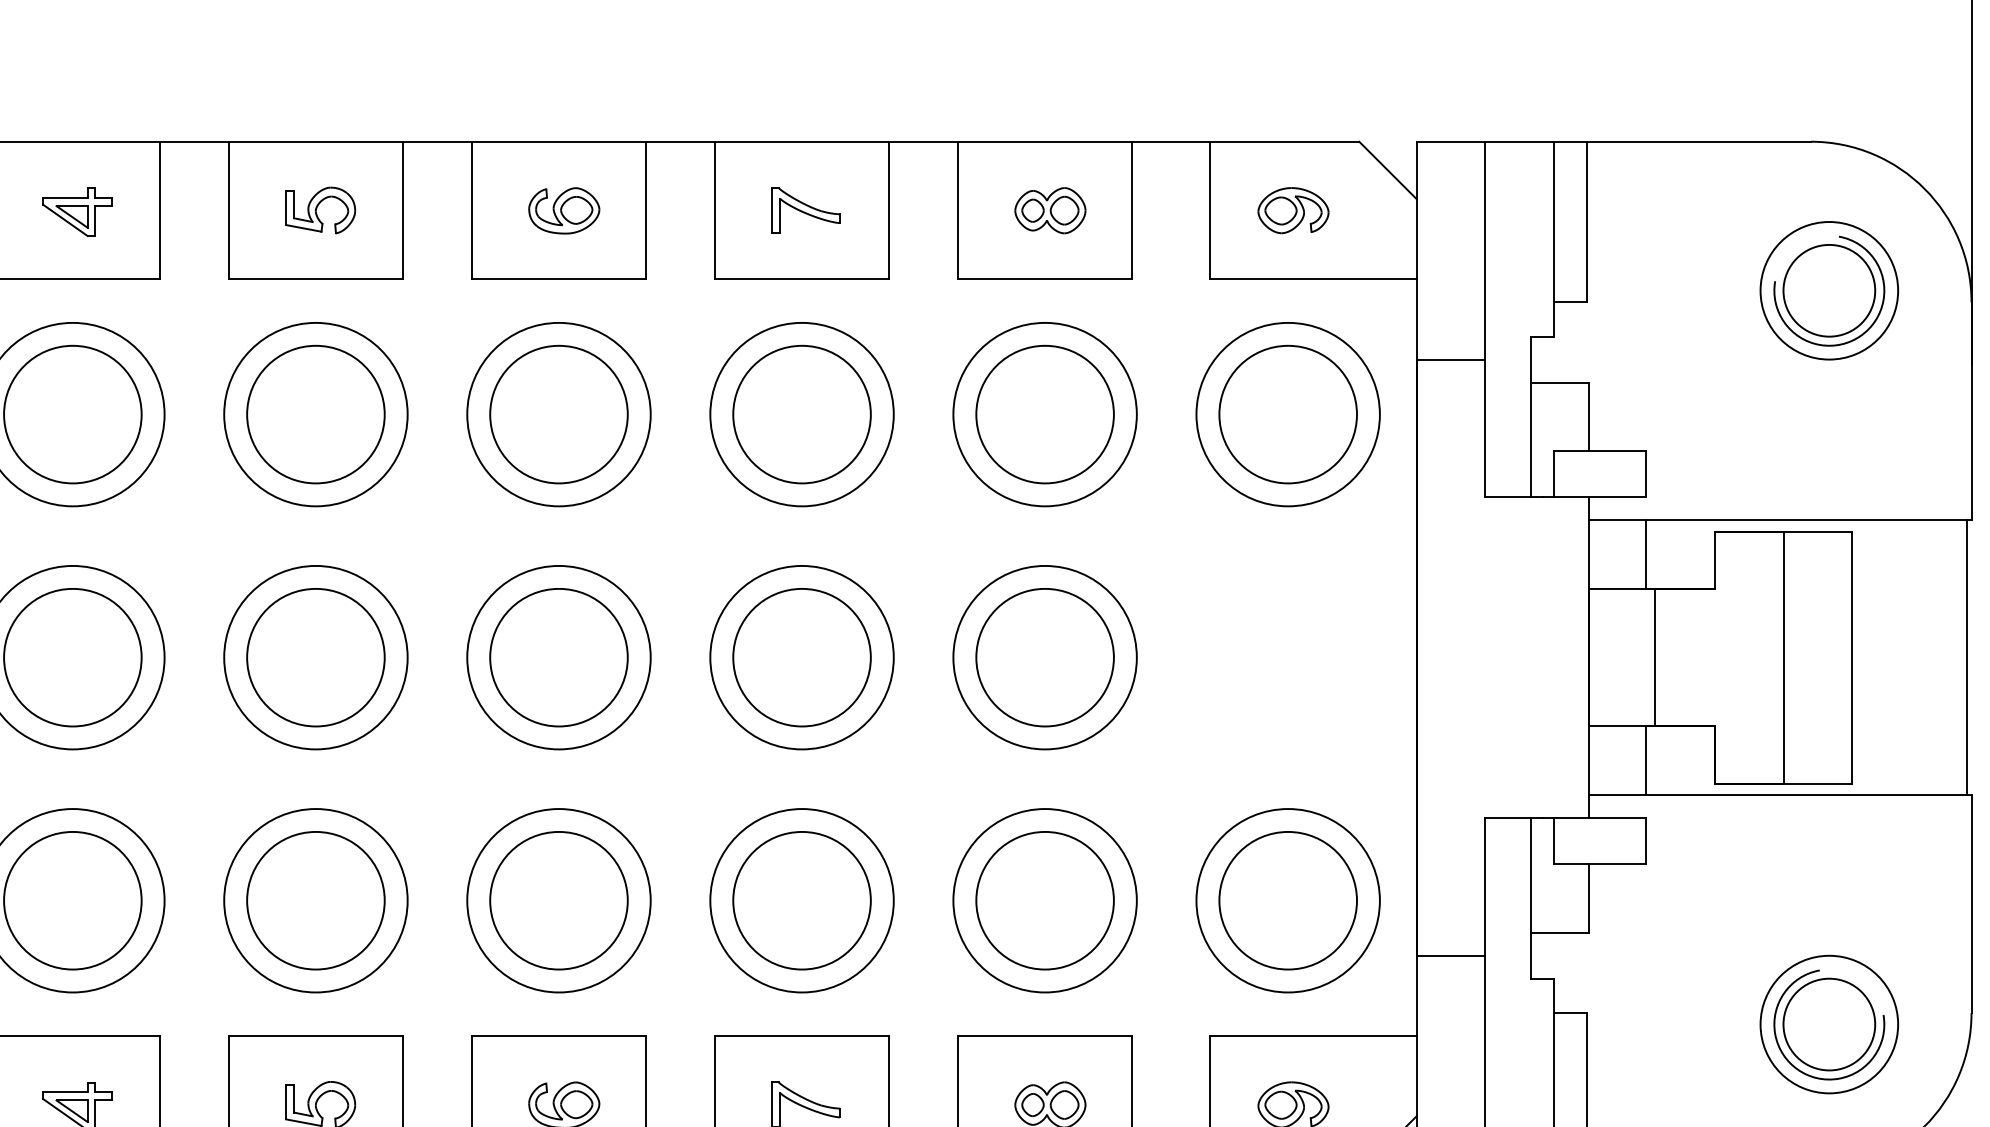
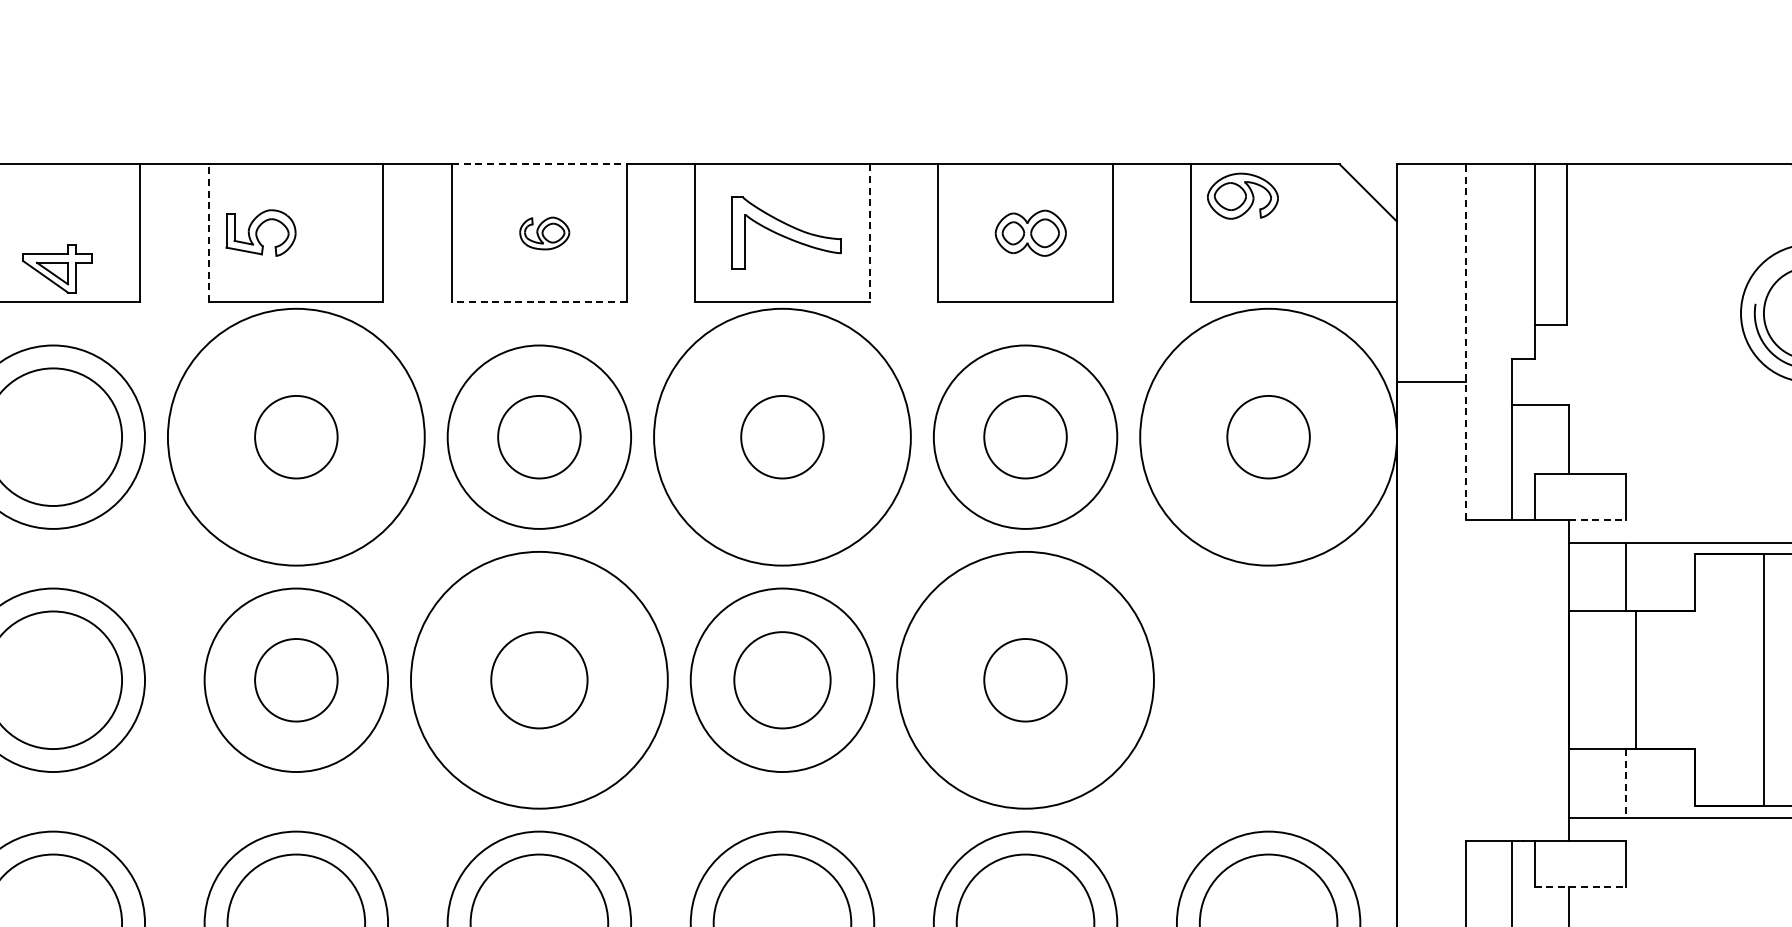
line: (559, 141) -> (539, 164), solid -> dashed
line: (228, 210) -> (208, 233), solid -> dashed
part: (320, 210) -> (260, 233), moved
part: (564, 210) -> (544, 233), size x0.7
part: (805, 210) -> (785, 233), size x1.6
line: (889, 210) -> (869, 233), solid -> dashed
part: (1293, 210) -> (1242, 196), moved
part: (77, 212) -> (57, 269), moved
line: (558, 279) -> (538, 302), solid -> dashed
line: (1485, 319) -> (1465, 342), solid -> dashed
circle: (315, 414) -> (295, 437), size x0.6
circle: (315, 414) -> (295, 437), size x1.4
circle: (558, 414) -> (538, 437), size x0.6
circle: (801, 414) -> (781, 437), size x0.6
circle: (801, 414) -> (781, 437), size x1.4
circle: (1044, 414) -> (1024, 437), size x0.6
circle: (1287, 414) -> (1267, 437), size x0.6
circle: (1287, 414) -> (1267, 437), size x1.4
line: (1617, 497) -> (1597, 520), solid -> dashed
circle: (315, 657) -> (295, 680), size x0.6
circle: (558, 657) -> (538, 680), size x0.7
circle: (558, 657) -> (538, 680), size x1.4
circle: (801, 657) -> (781, 680), size x0.7
circle: (1044, 657) -> (1024, 680), size x0.6
circle: (1044, 657) -> (1024, 680), size x1.4
line: (1645, 761) -> (1625, 784), solid -> dashed
line: (1600, 864) -> (1580, 887), solid -> dashed

